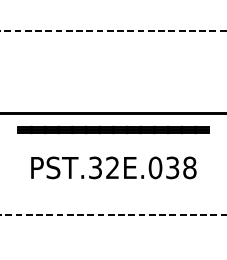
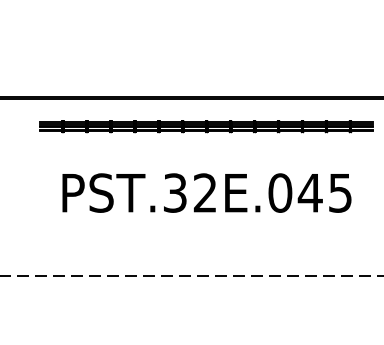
text: (180, 167) -> (324, 192), PST.32E.038 -> PST.32E.045

